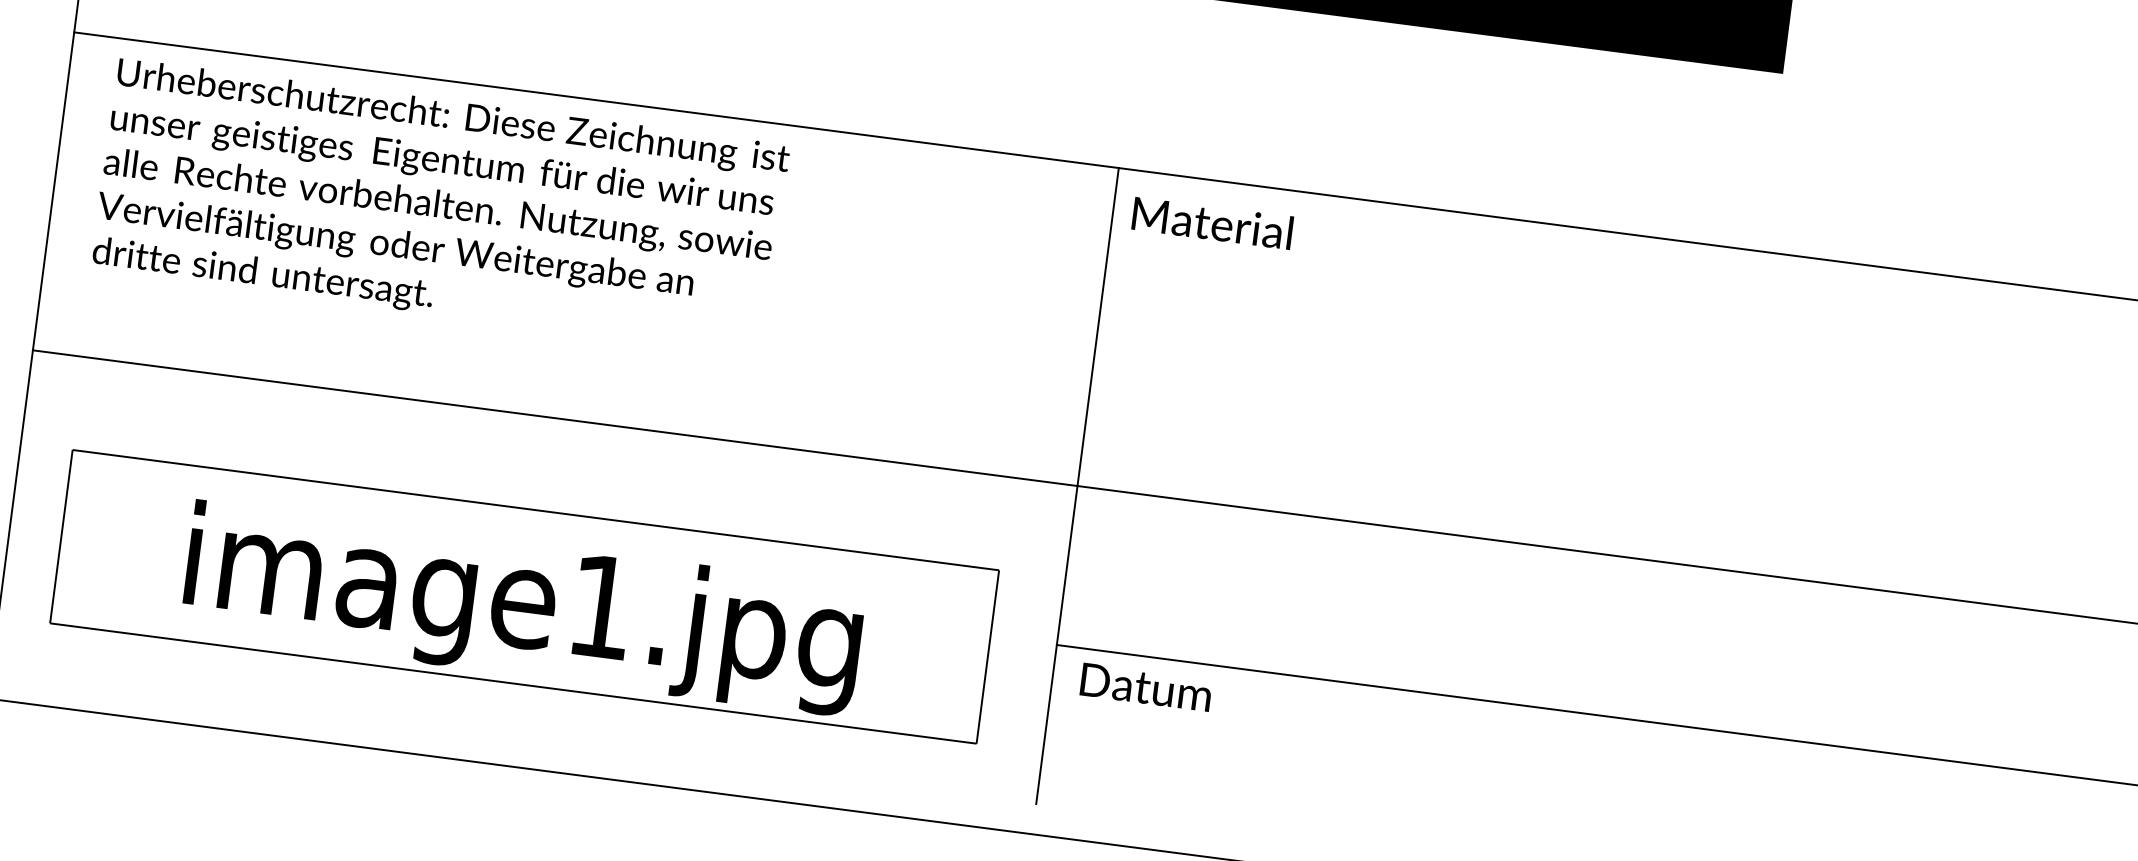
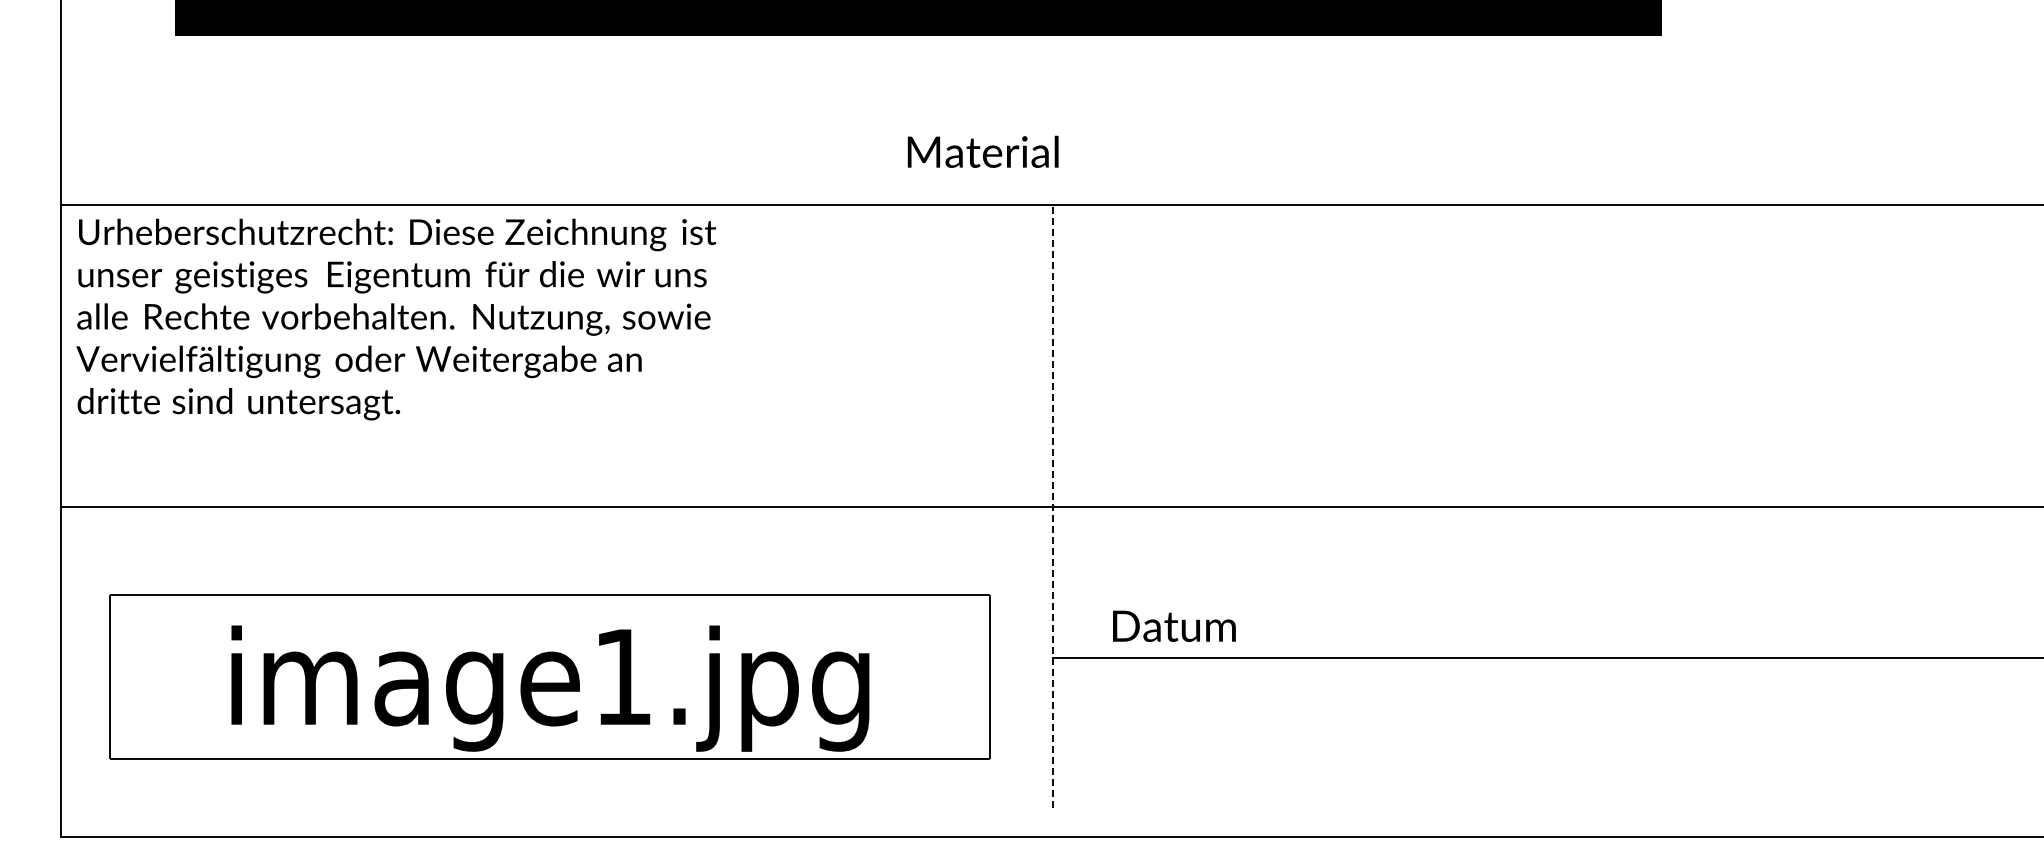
text: (440, 207) -> (396, 319), moved
text: (1211, 222) -> (982, 151), moved
line: (1077, 485) -> (1052, 506), solid -> dashed
text: (1146, 686) -> (1174, 625), moved

